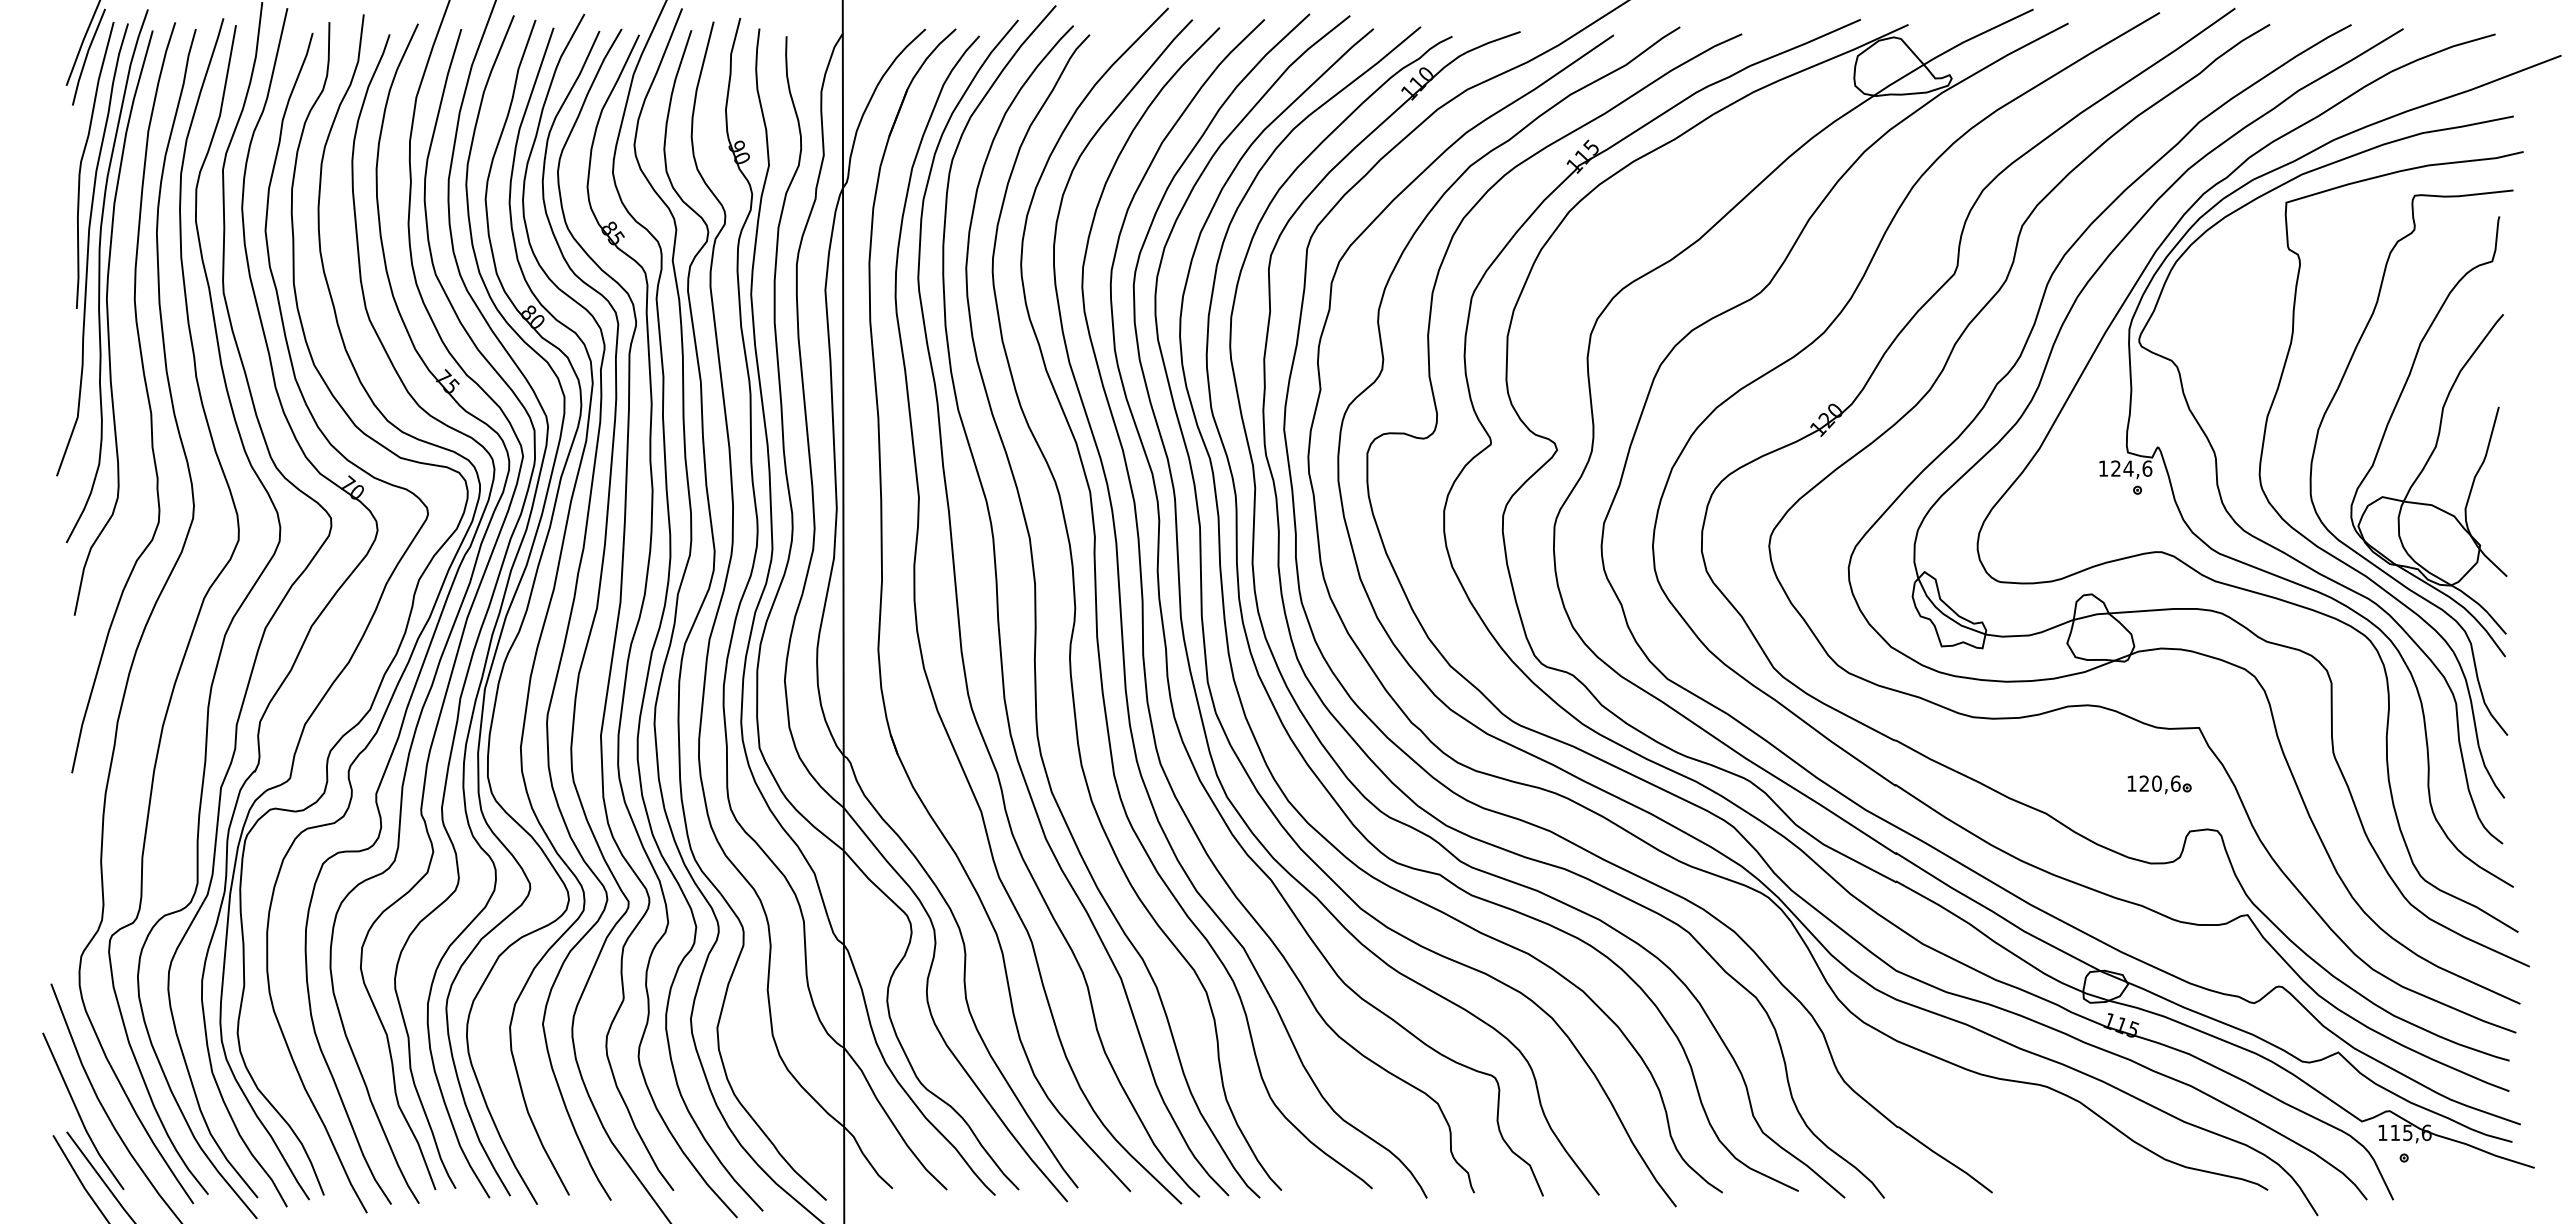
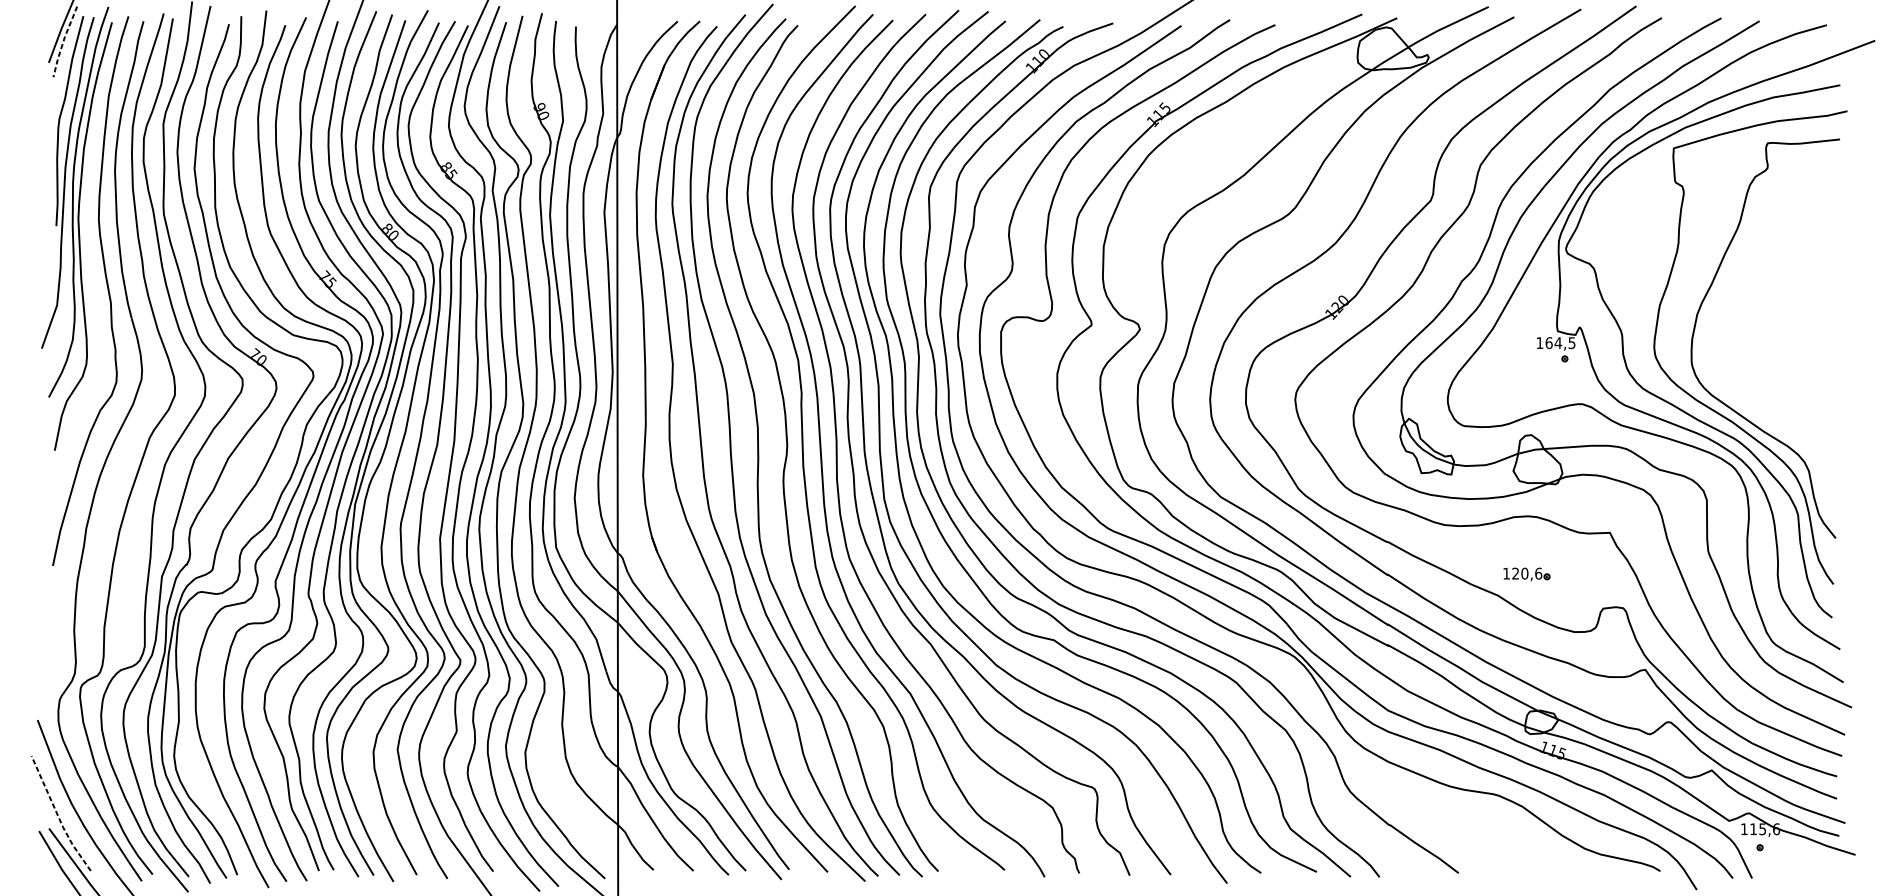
line: (86, 56) -> (63, 41), solid -> dashed
part: (2436, 439) -> (1783, 321), removed
text: (2131, 468) -> (1560, 342), 124,6 -> 164,5
part: (2159, 784) -> (1526, 574), moved
line: (79, 1115) -> (58, 816), solid -> dashed

